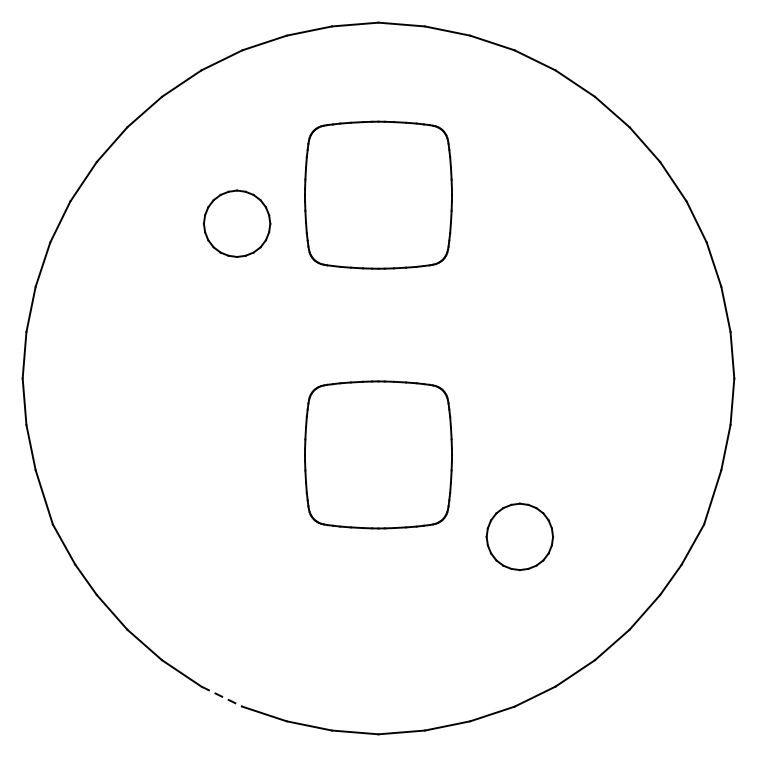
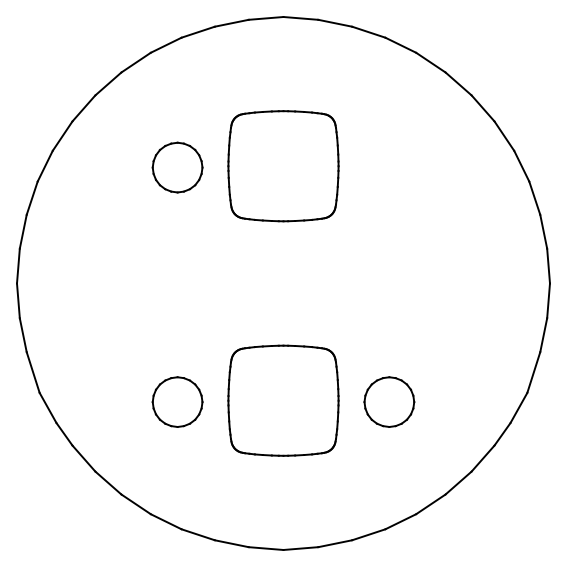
part: (378, 195) -> (283, 166), moved
part: (378, 454) -> (283, 400), moved
part: (236, 536) -> (177, 401), added
line: (222, 696) -> (166, 521), dashed -> solid

